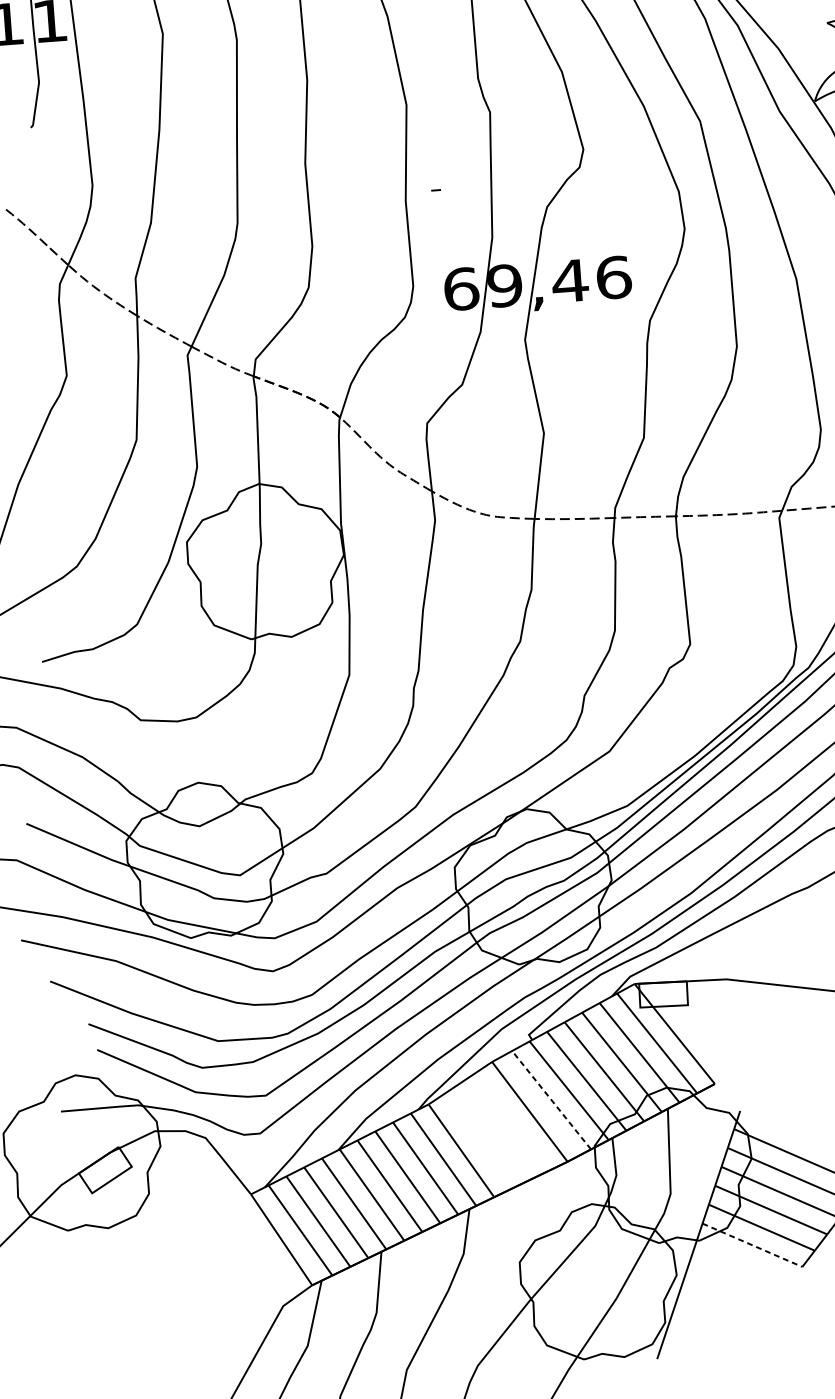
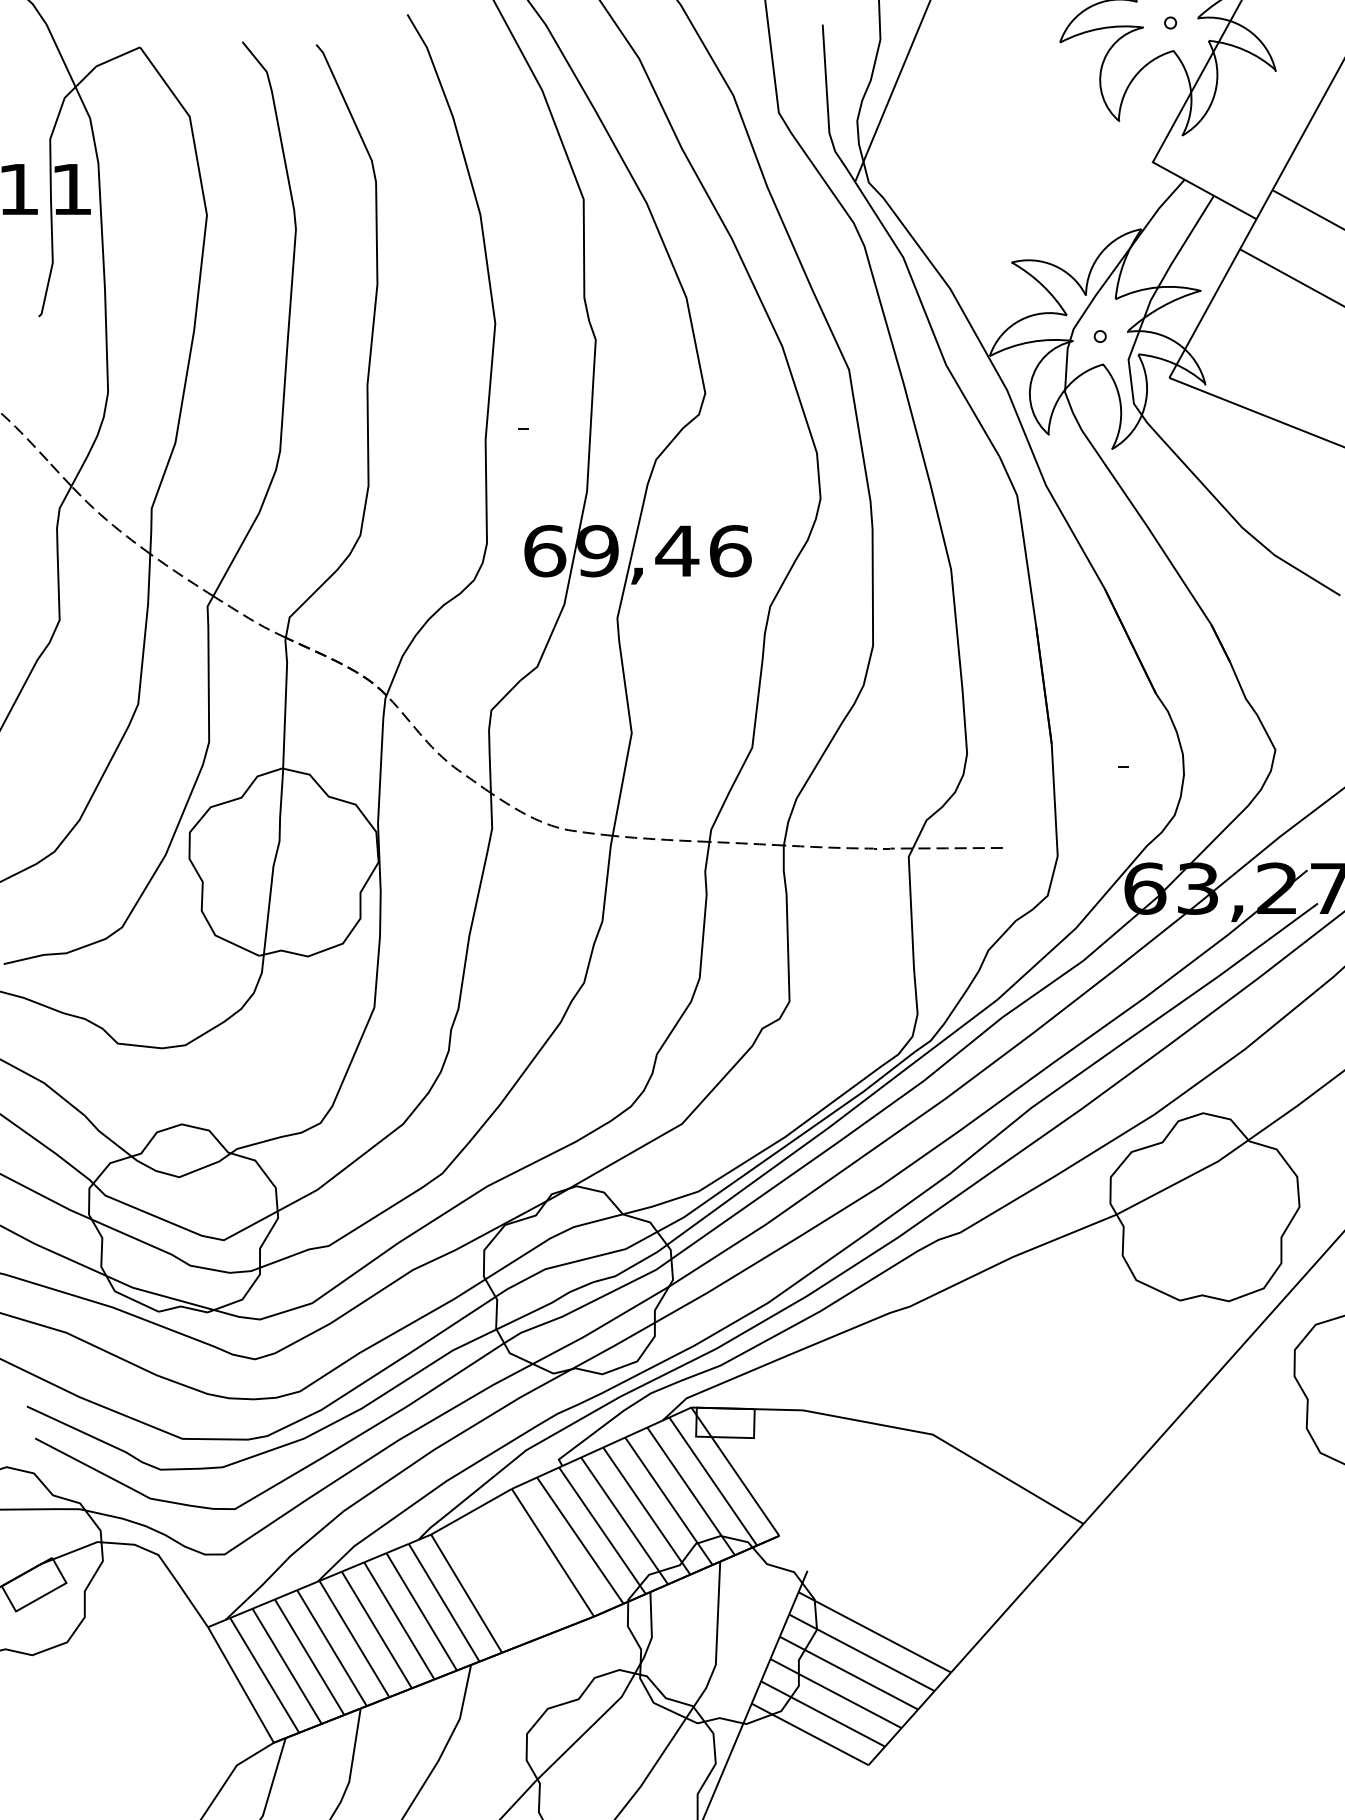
line: (551, 1100) -> (580, 1540), dashed -> solid
line: (752, 1245) -> (810, 1734), dashed -> solid

